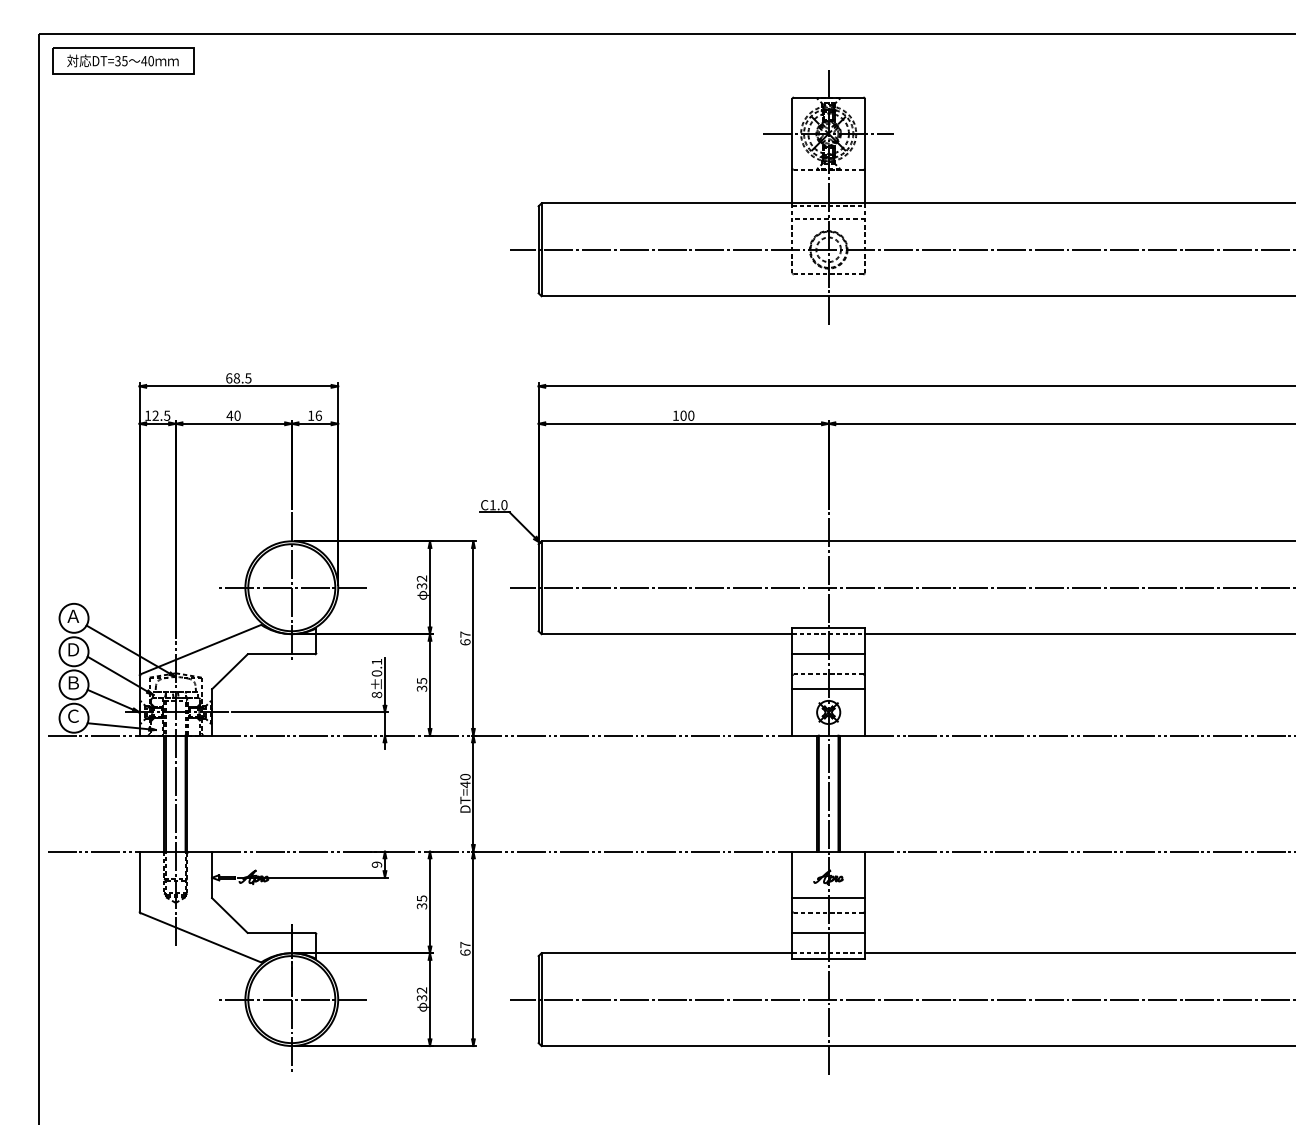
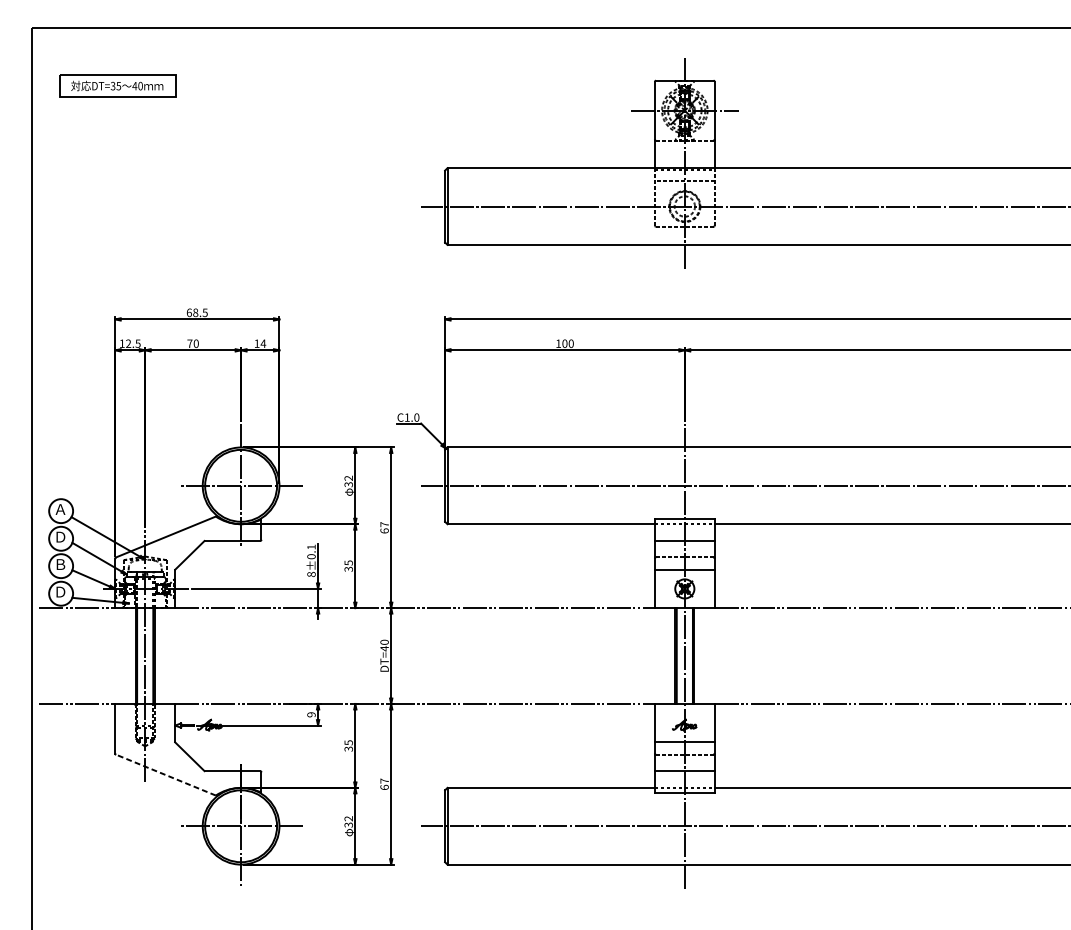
part: (123, 60) -> (117, 85), moved
text: (229, 415) -> (189, 343), 40 -> 70
text: (318, 415) -> (263, 343), 16 -> 14
text: (73, 715) -> (60, 591), Ｃ -> Ｄ
line: (200, 937) -> (165, 774), solid -> dashed

